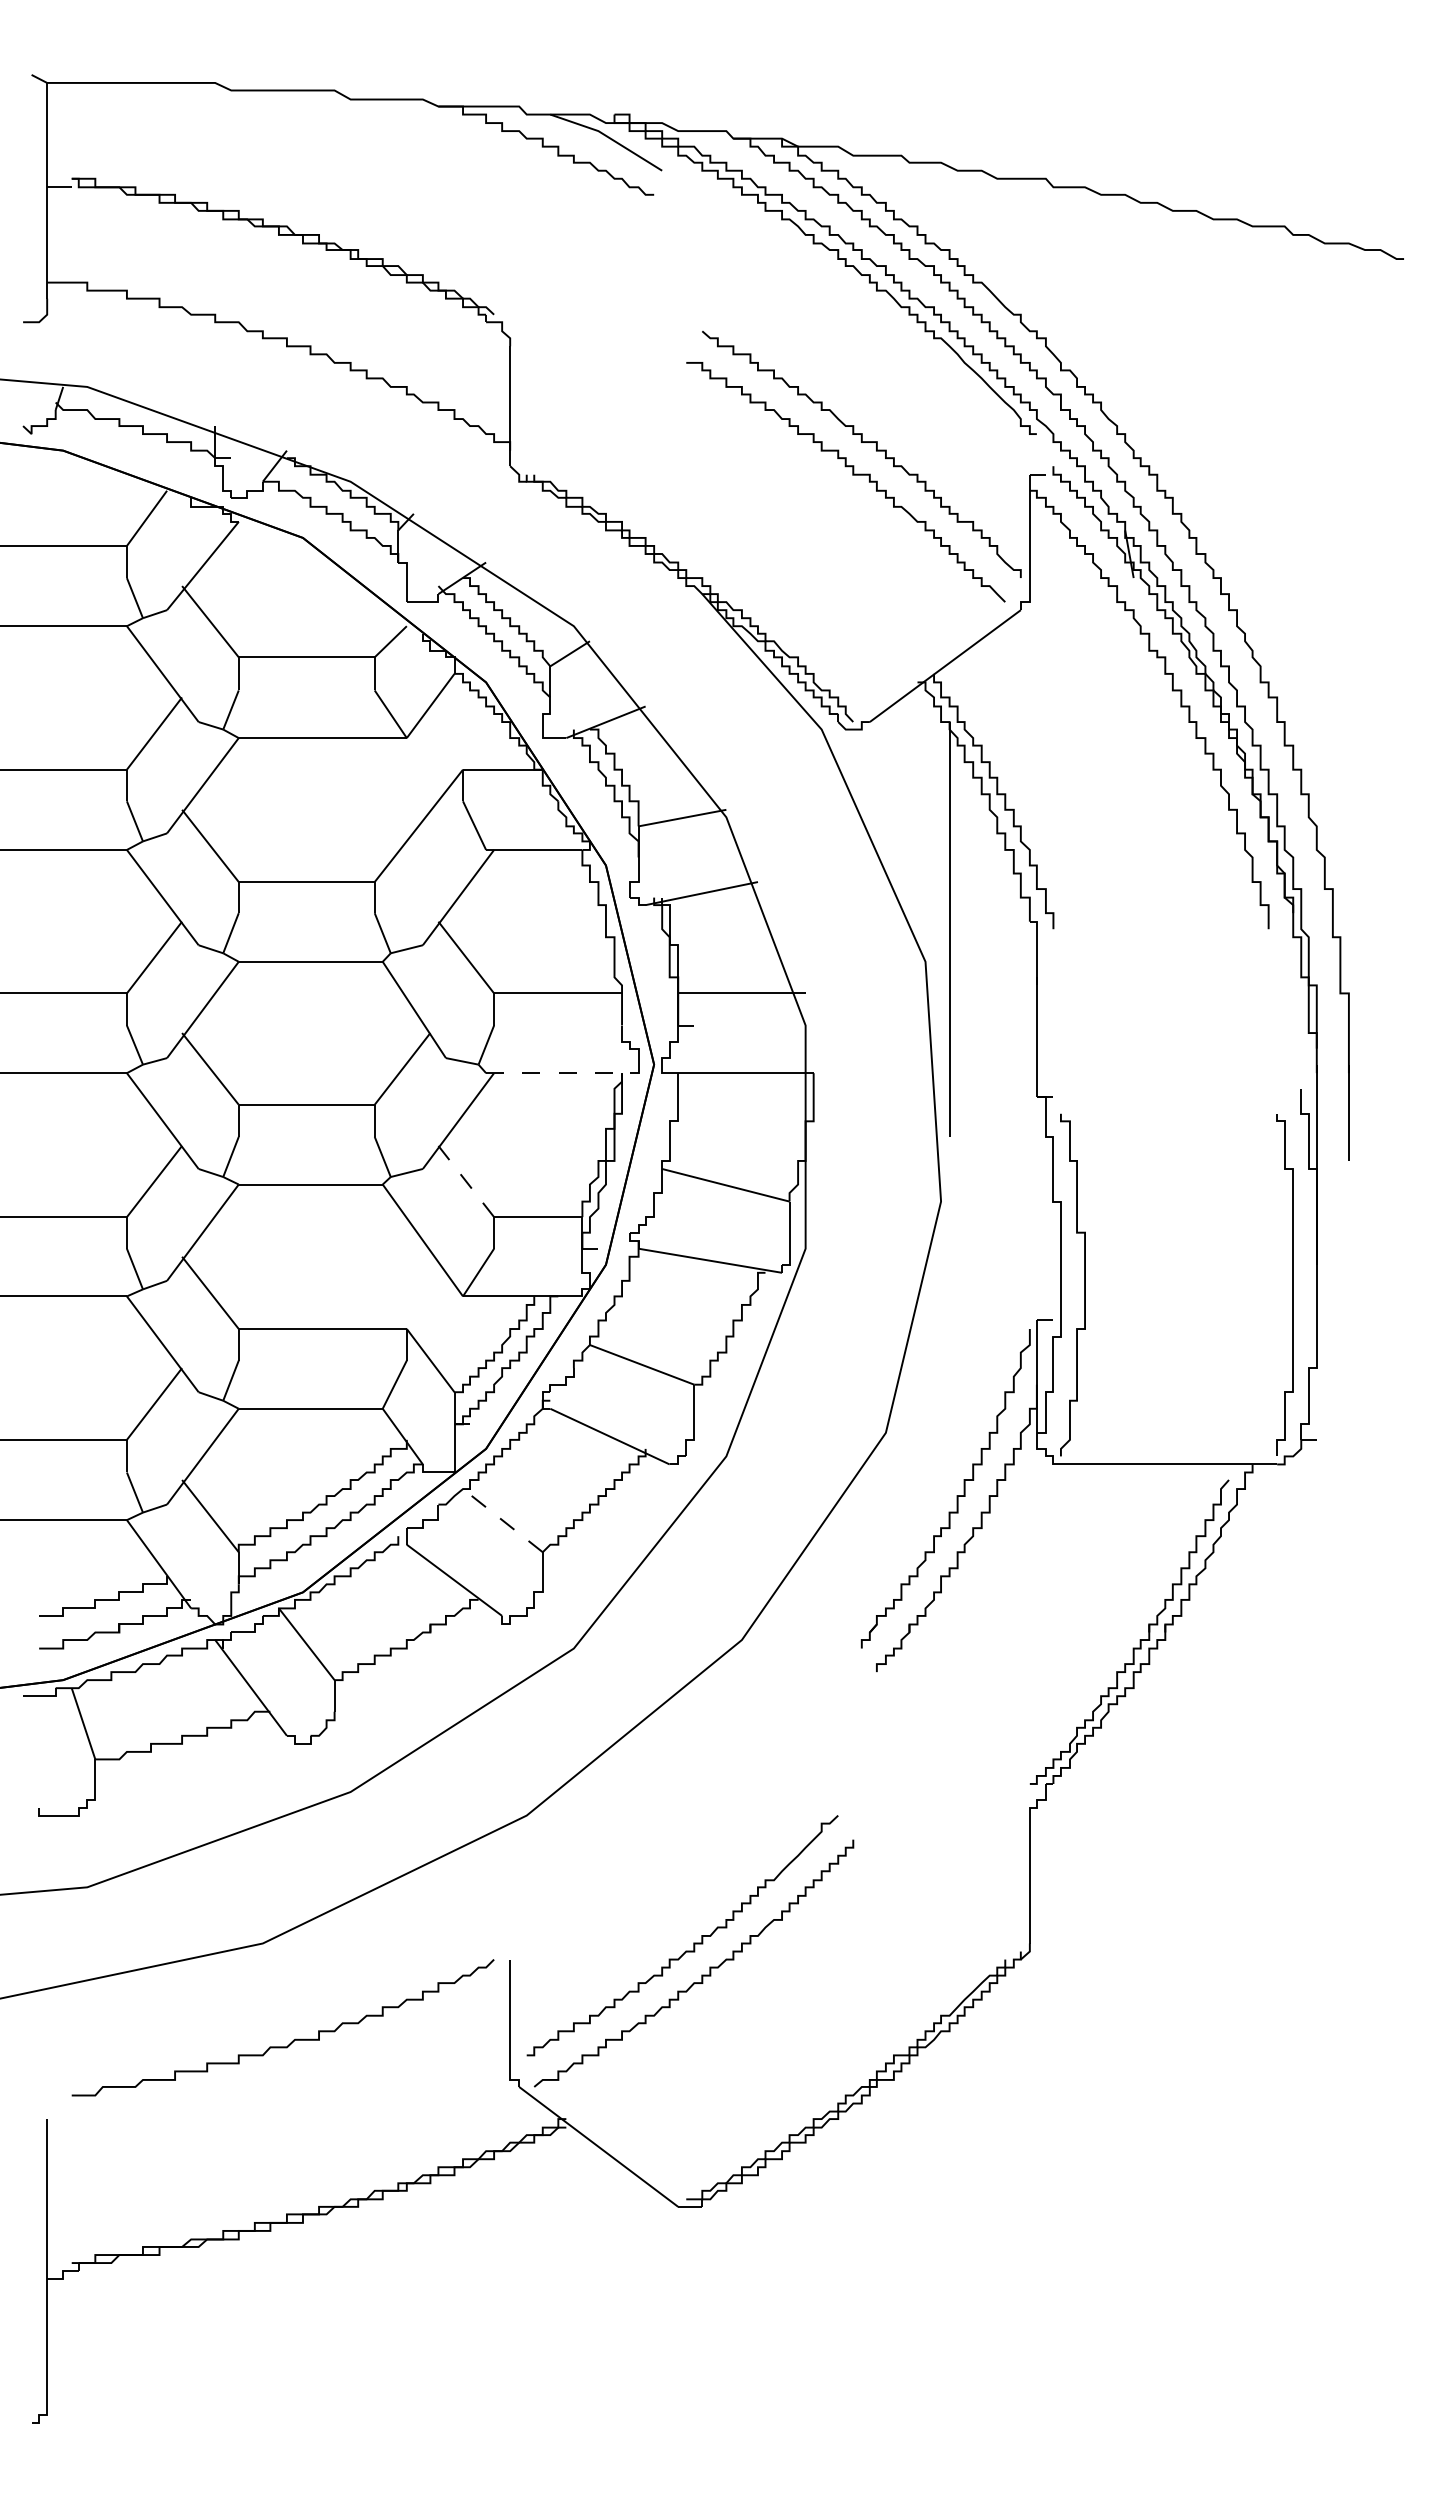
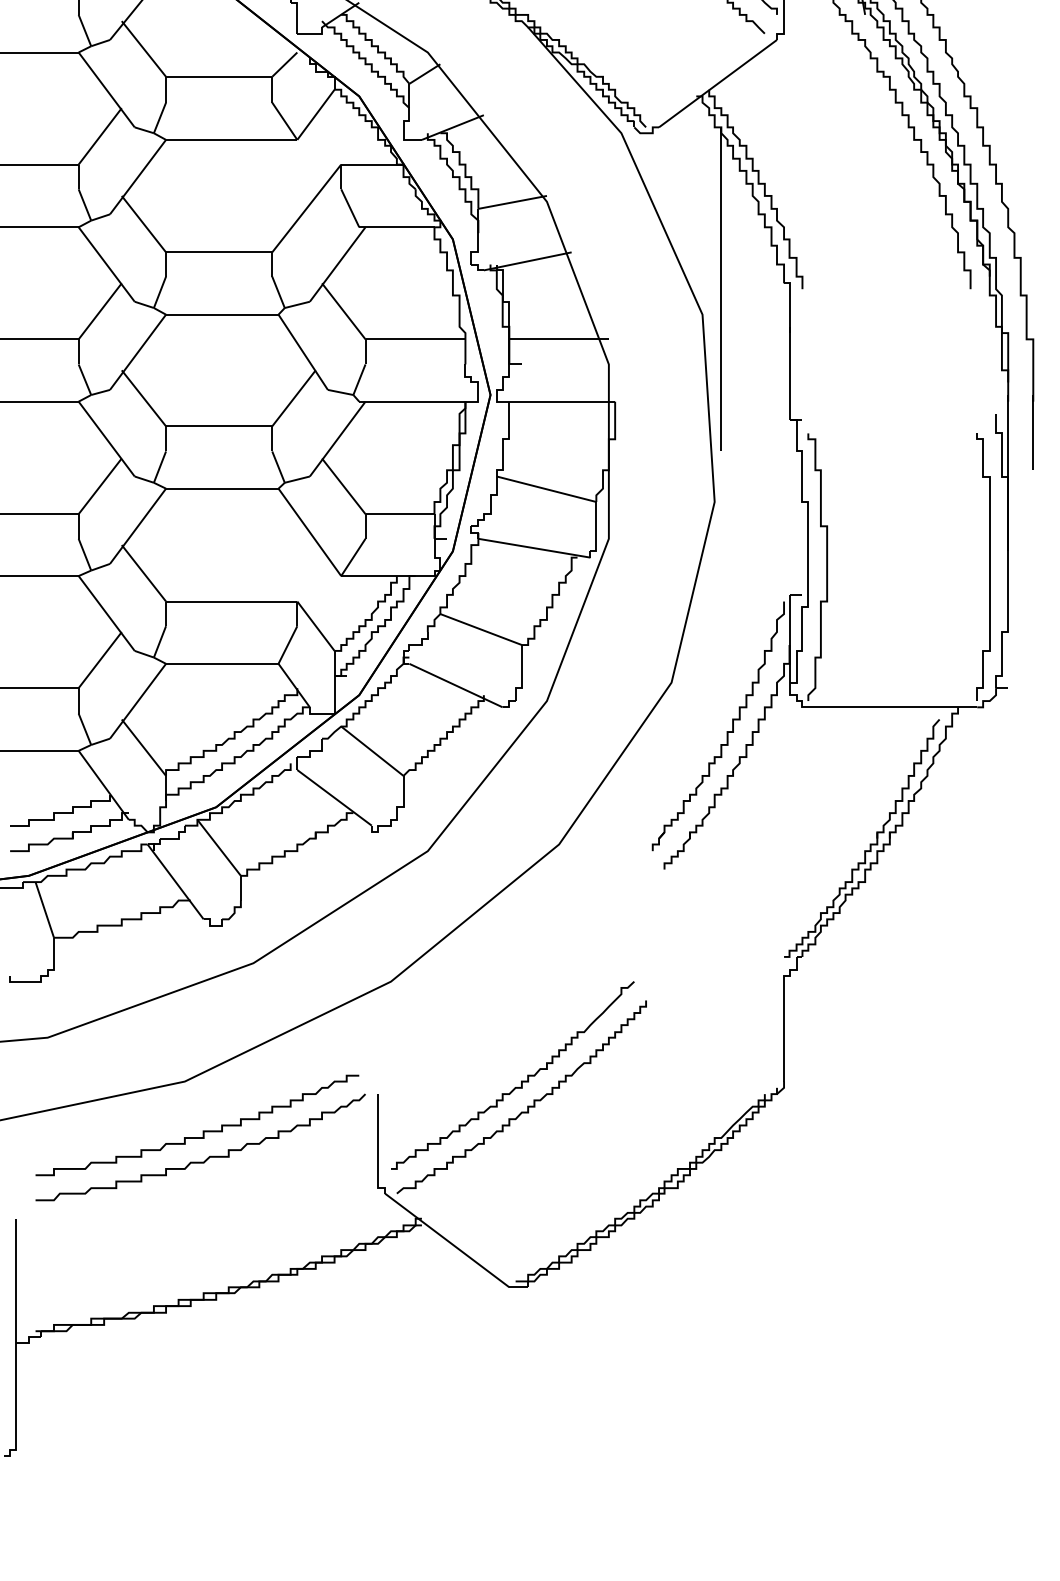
line: (557, 1073) -> (415, 401), dashed -> solid
line: (465, 1181) -> (343, 486), dashed -> solid
line: (502, 1520) -> (372, 751), dashed -> solid
curve: (286, 2006) -> (203, 1130), added

